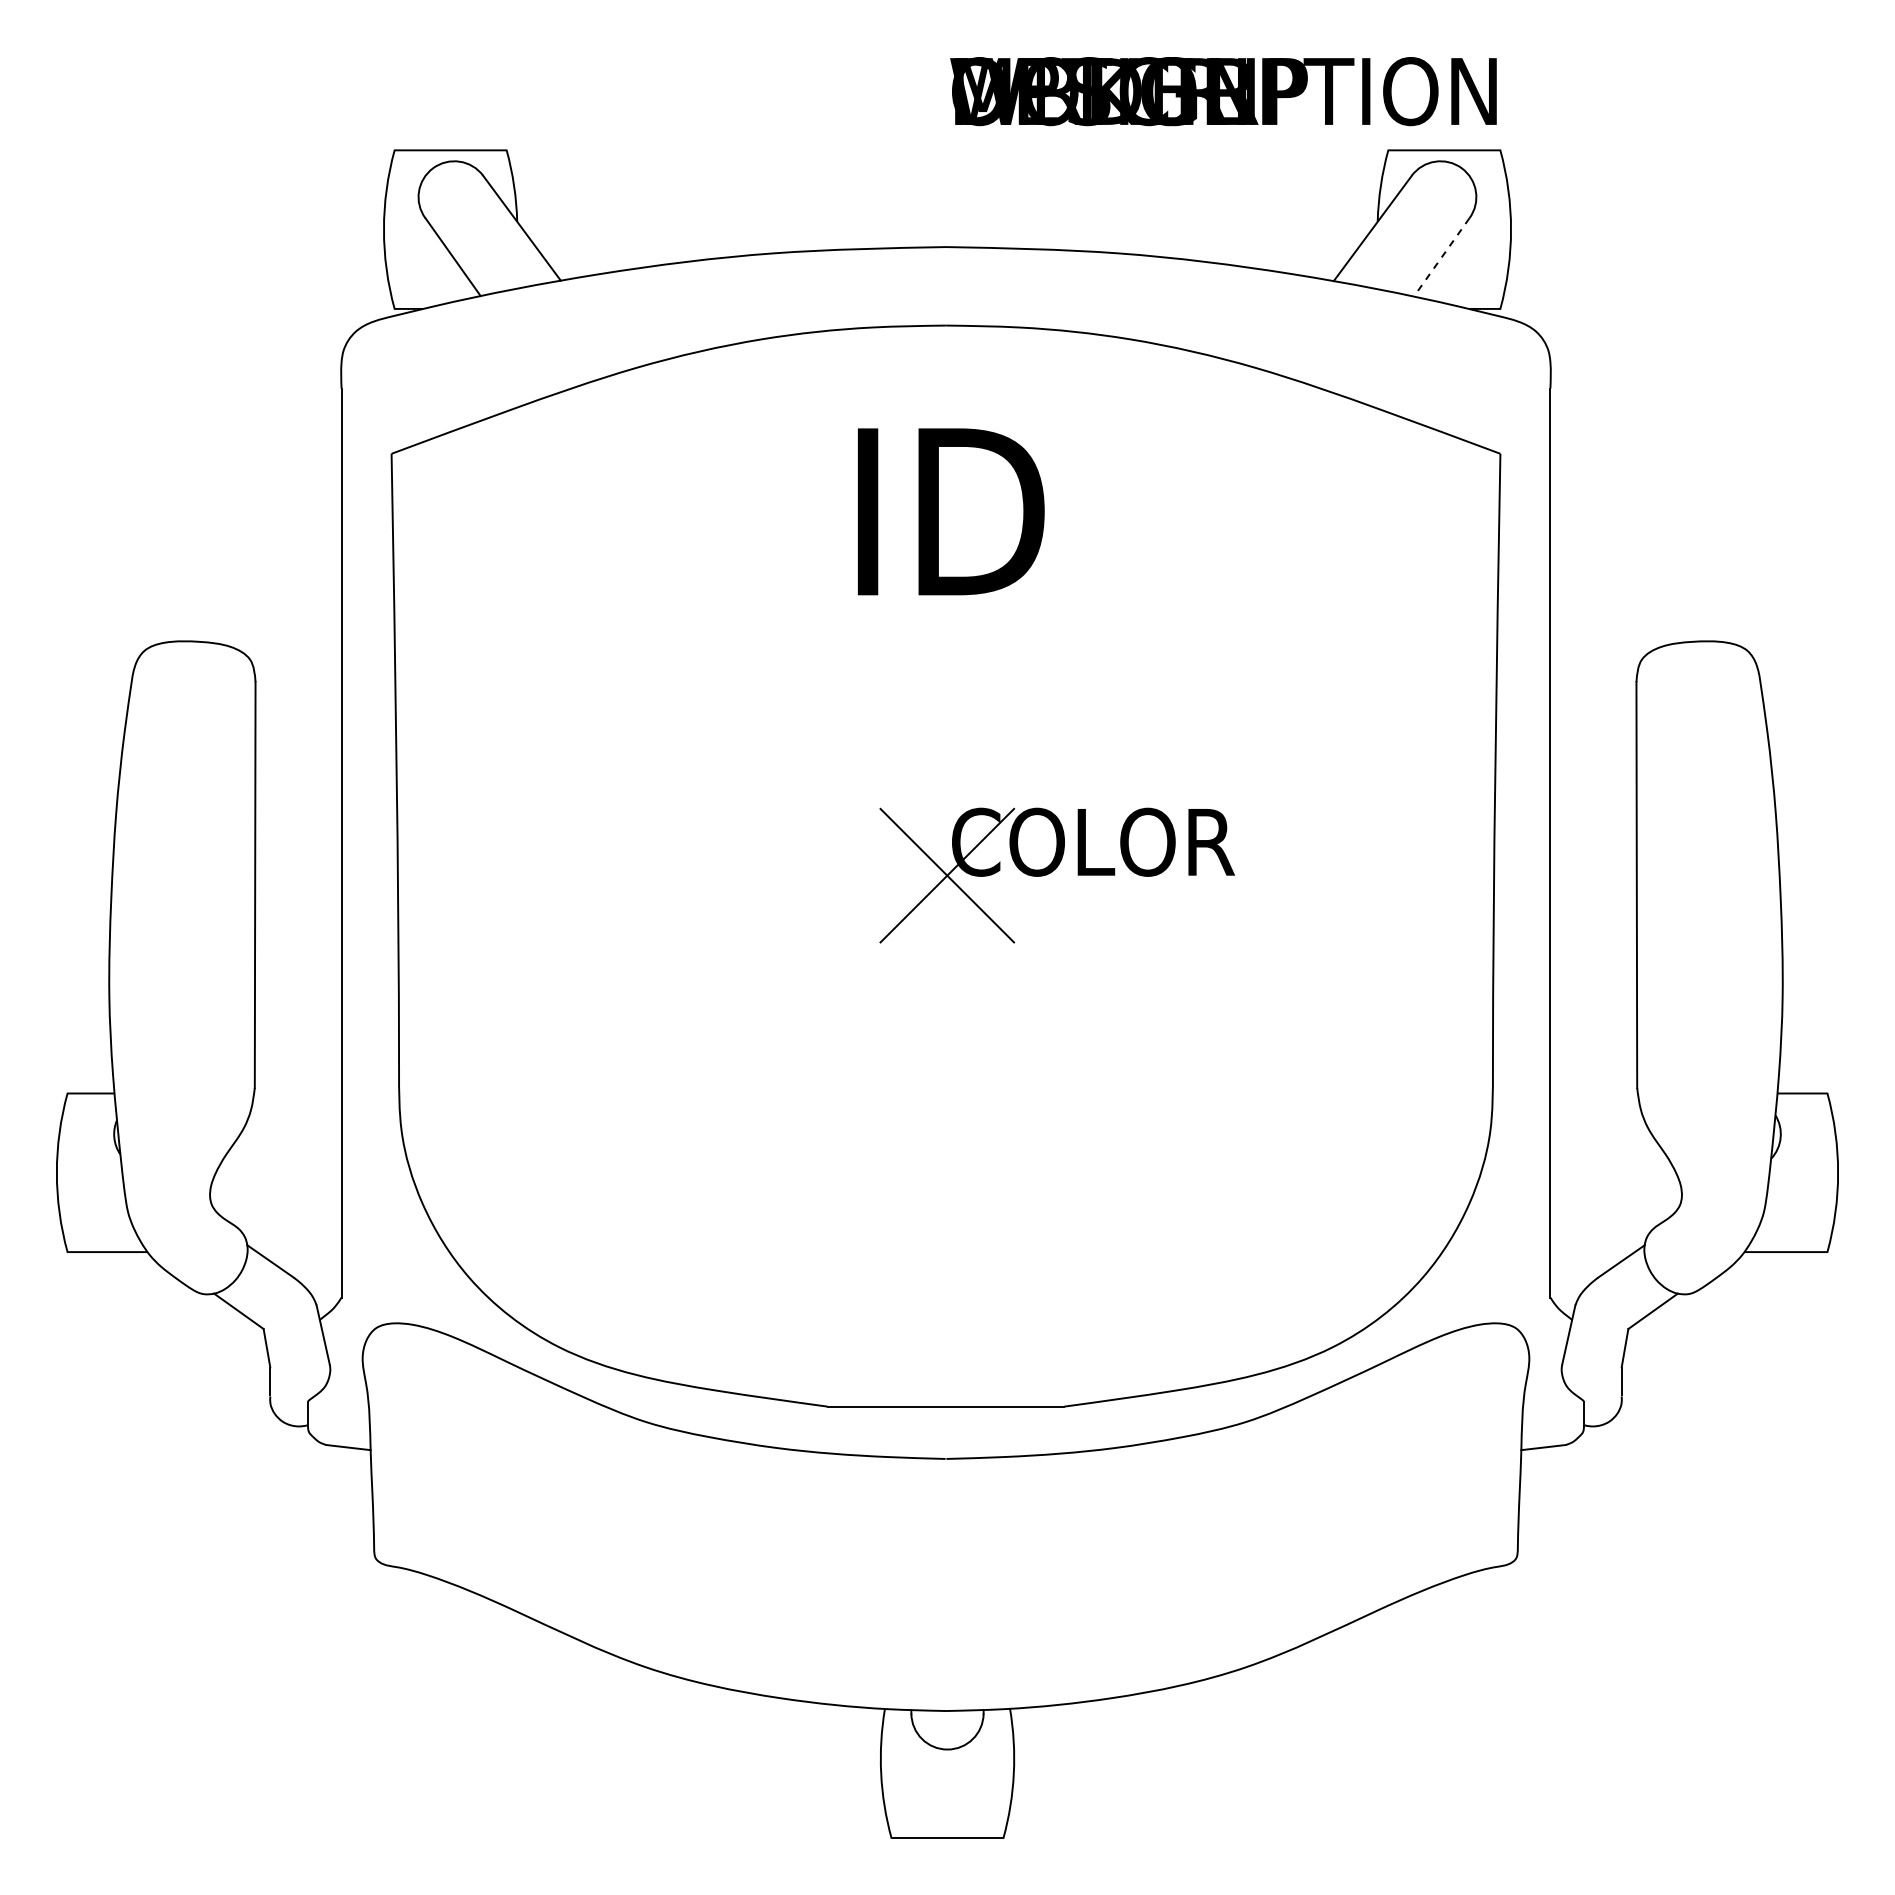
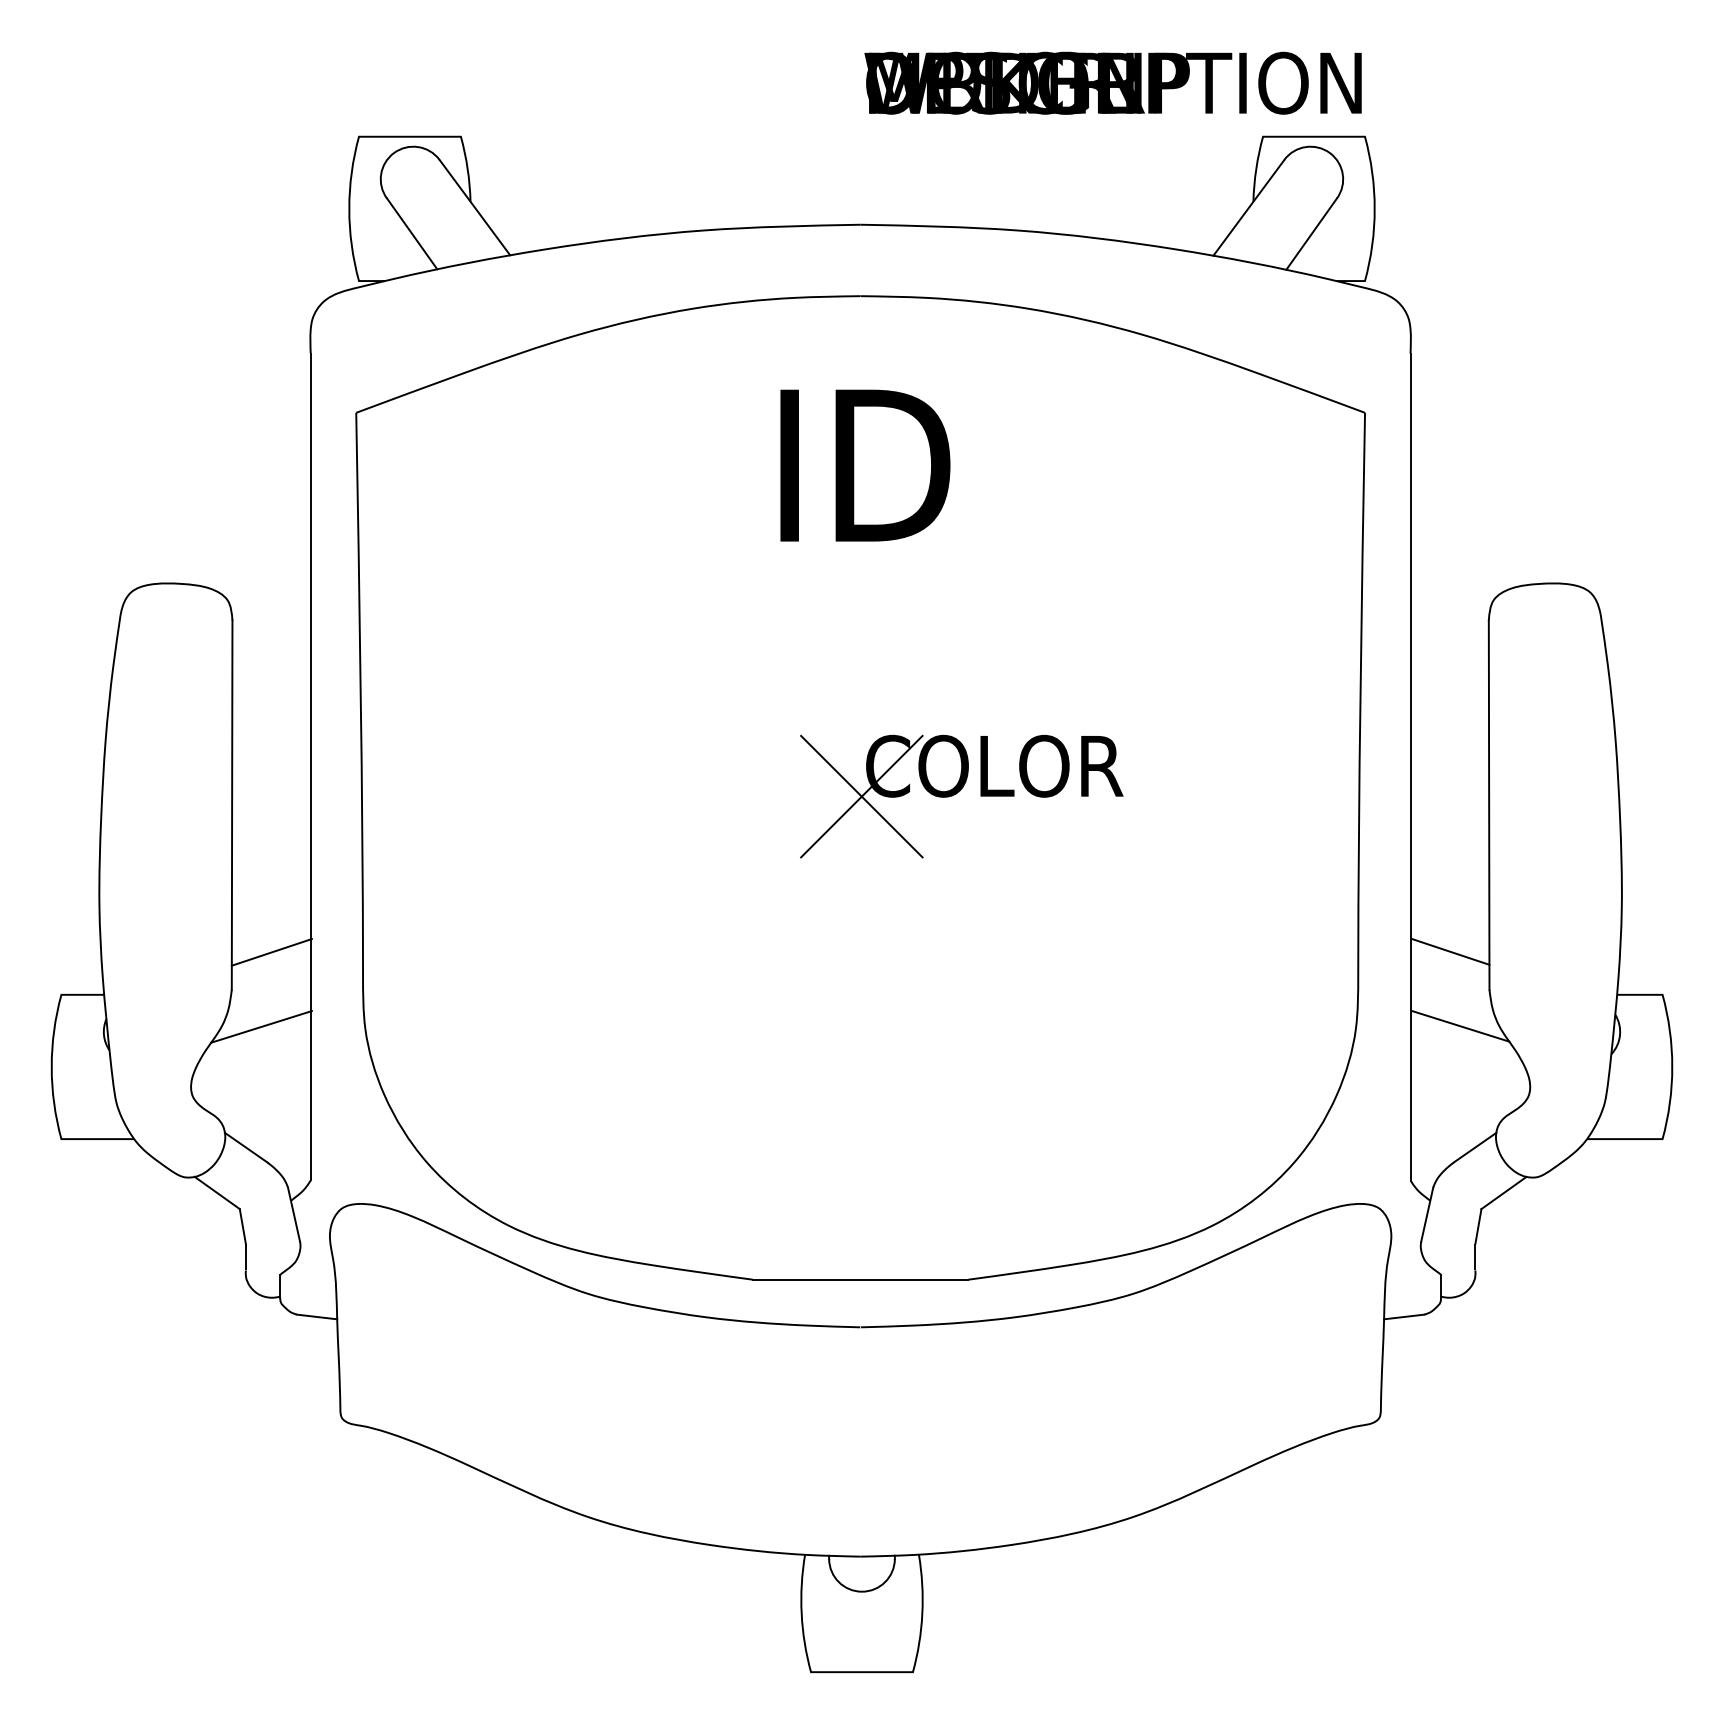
line: (1441, 257) -> (1311, 234), dashed -> solid
line: (298, 1046) -> (271, 952), added
line: (1594, 1046) -> (1450, 952), added
line: (1604, 1127) -> (1459, 1025), added
line: (287, 1128) -> (261, 1026), added

